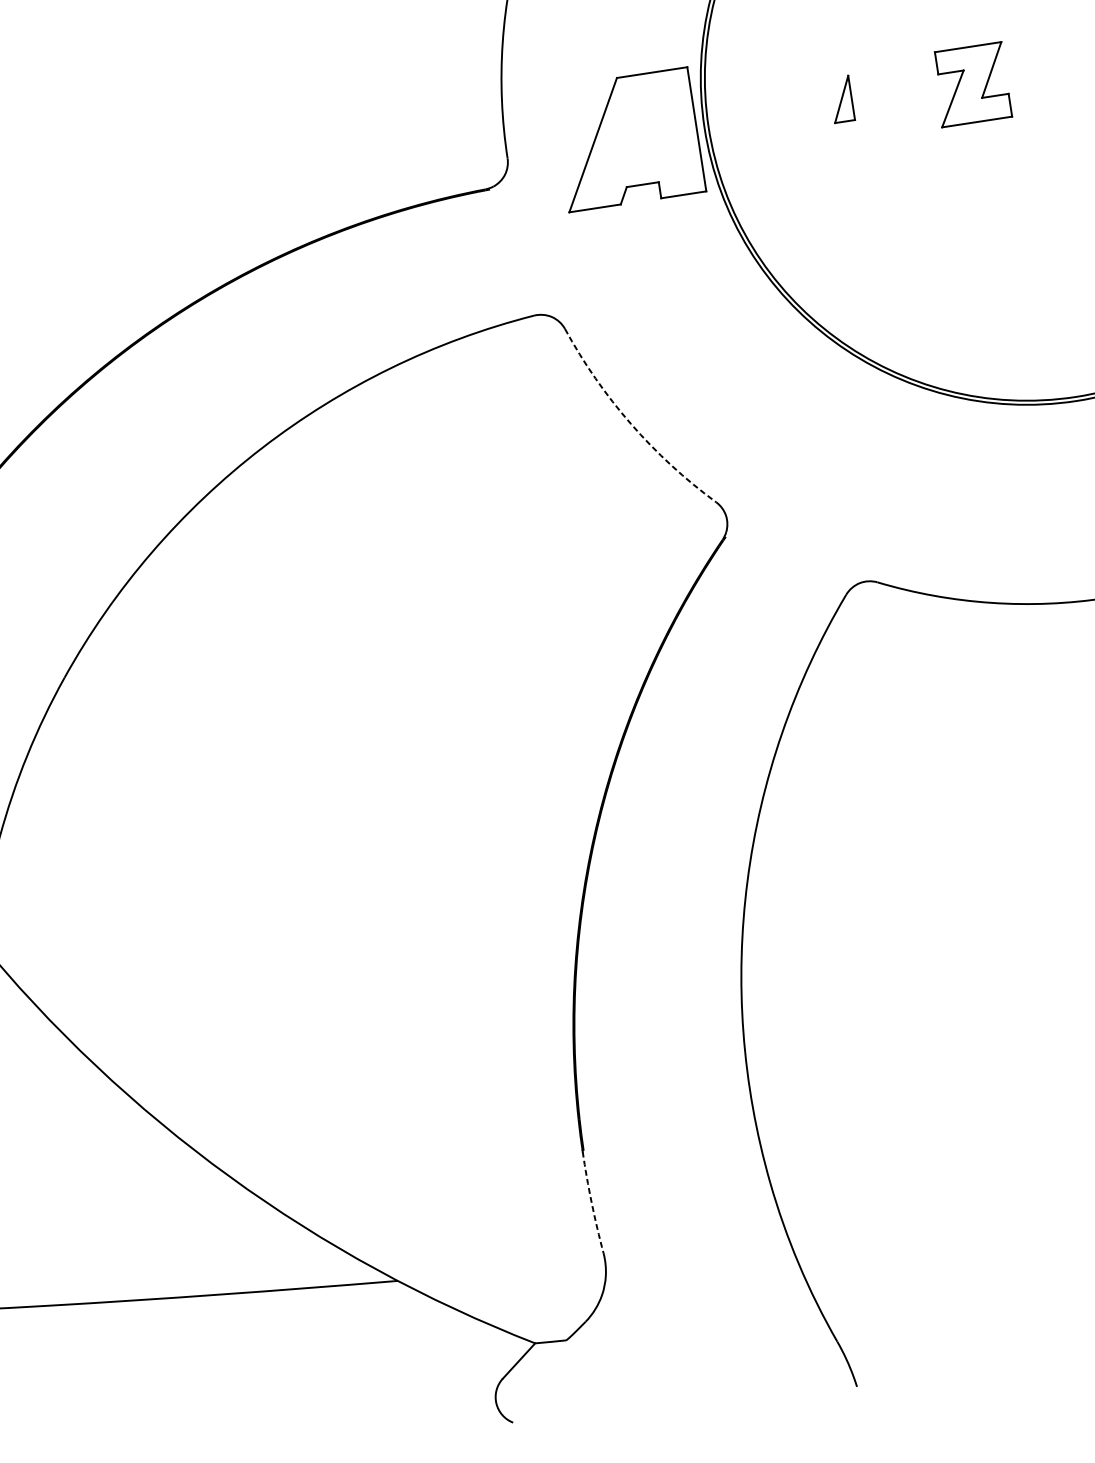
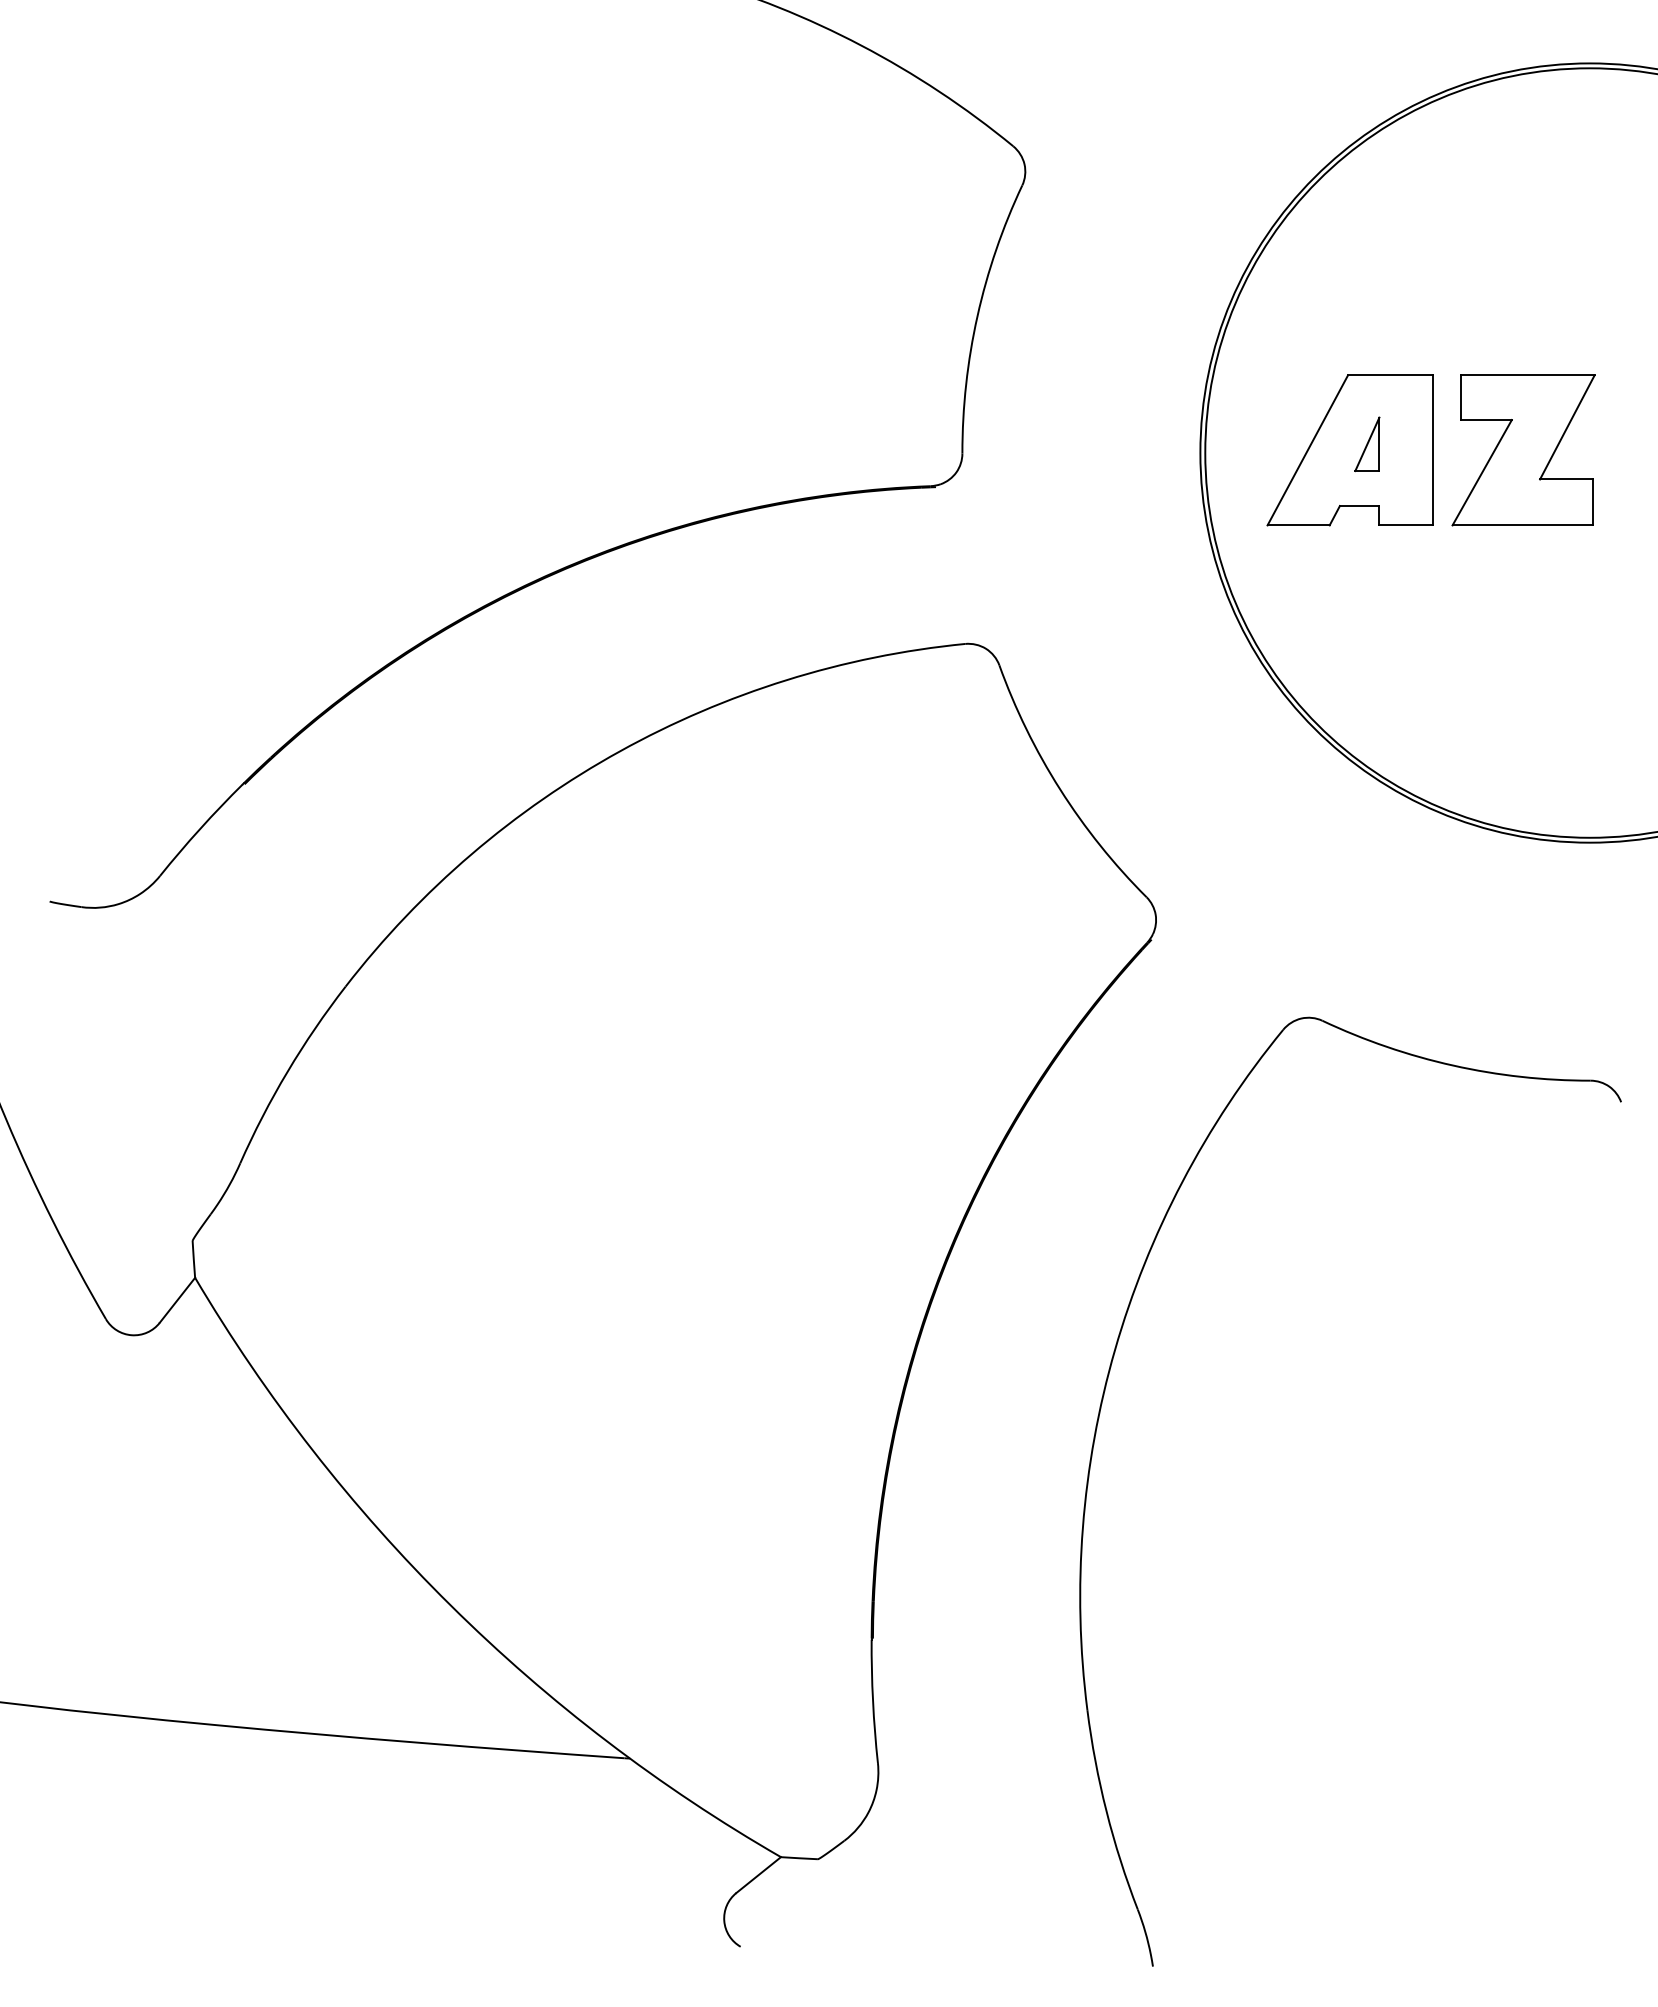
part: (971, 84) -> (1523, 450), size x1.67
part: (627, 139) -> (1349, 450), moved
arc: (631, 424) -> (1060, 789), dashed -> solid
arc: (592, 1202) -> (873, 1701), dashed -> solid

